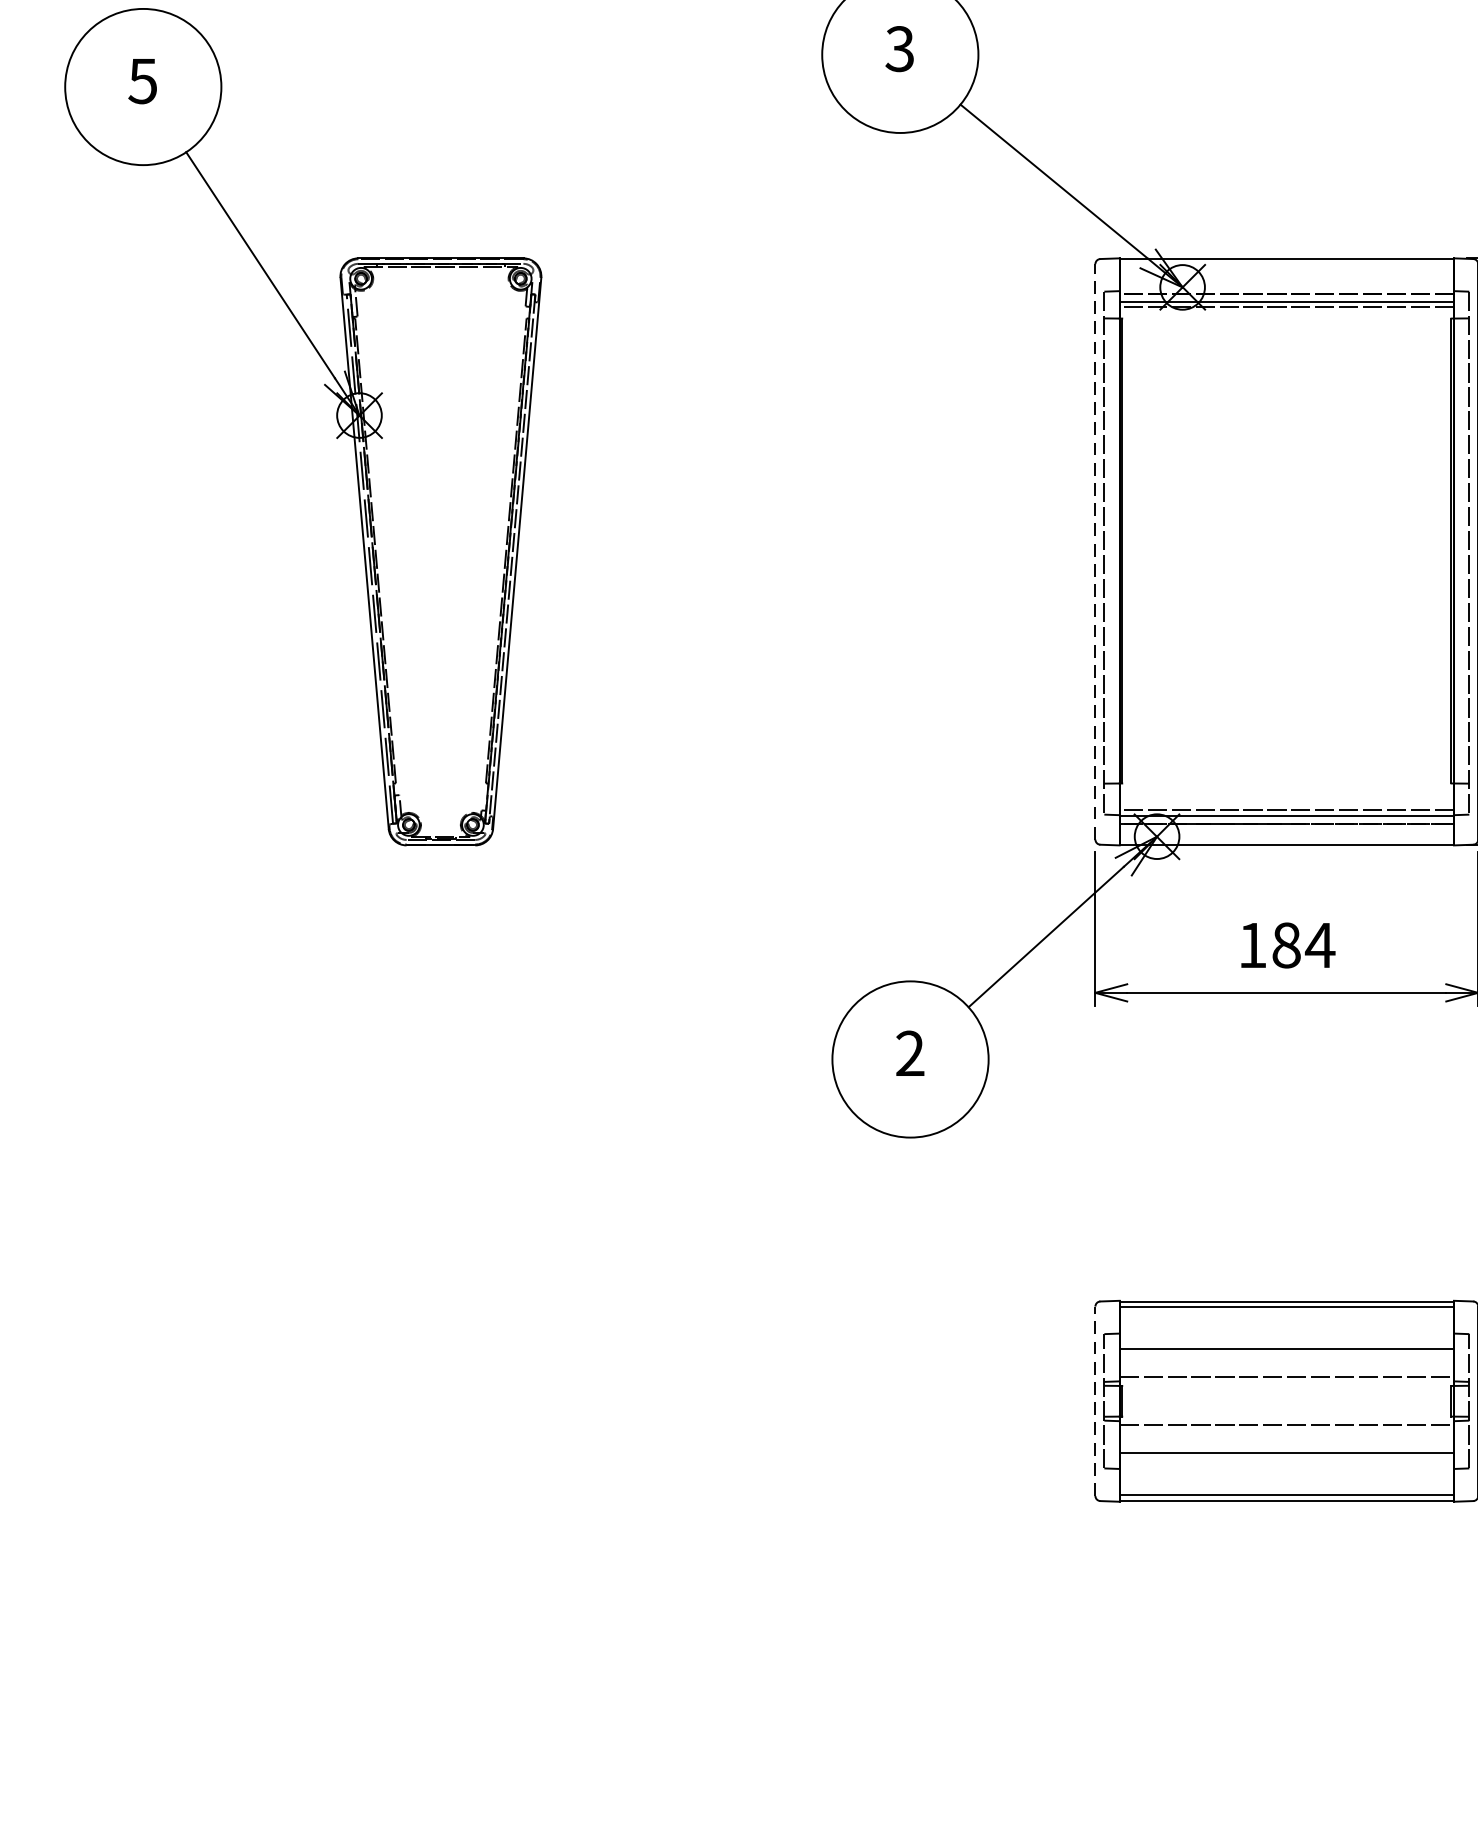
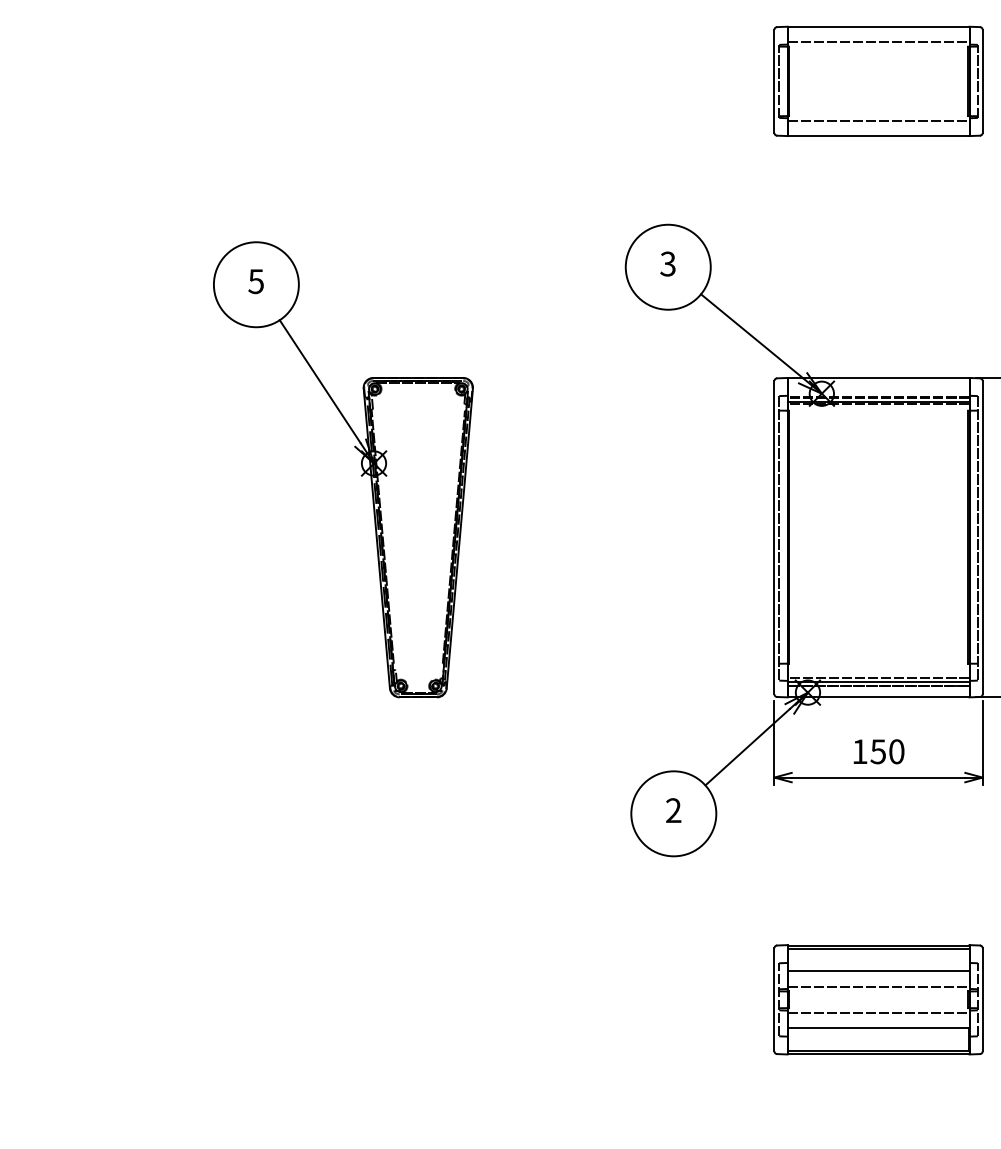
line: (1095, 551) -> (774, 537), dashed -> solid
text: (1303, 944) -> (887, 751), 184 -> 150
line: (1095, 1400) -> (774, 999), dashed -> solid

